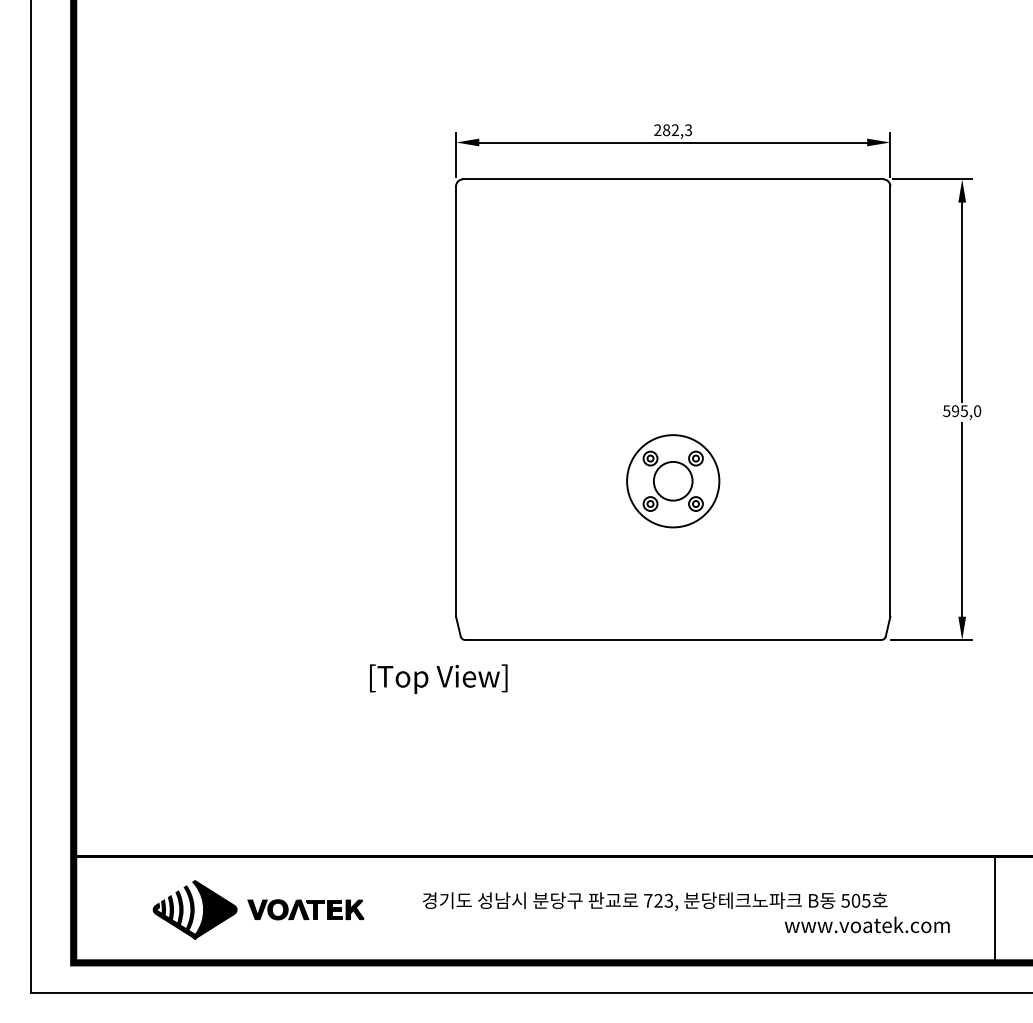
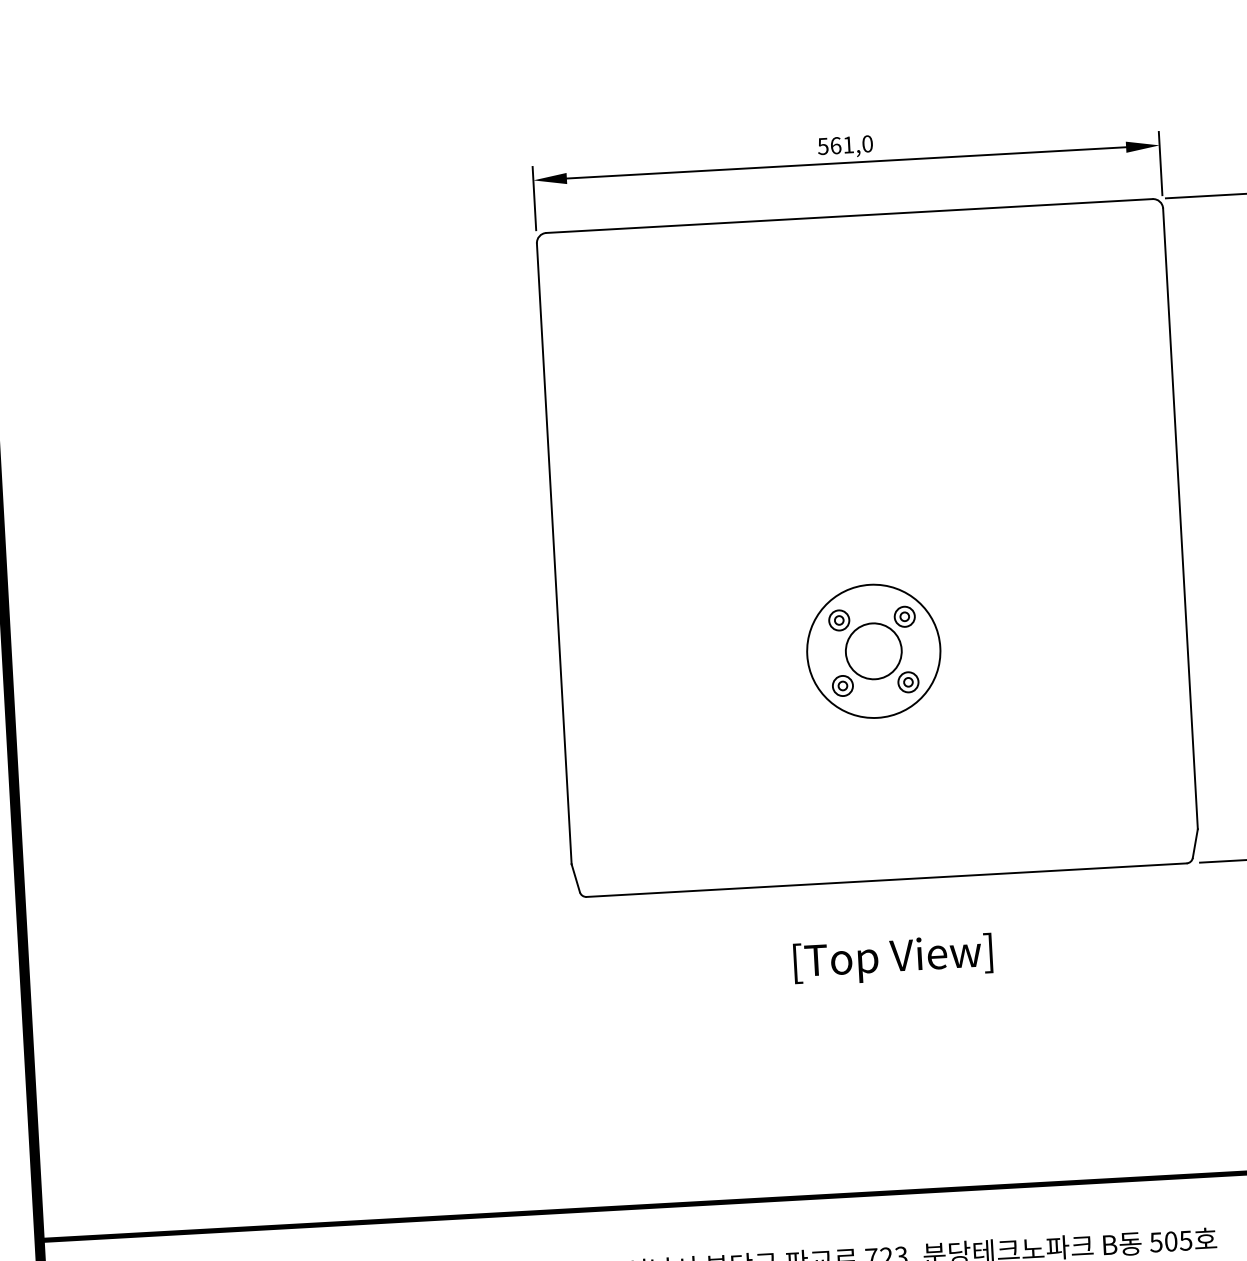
text: (673, 130) -> (845, 145), 282,3 -> 561,0
text: (438, 679) -> (892, 960), moved

